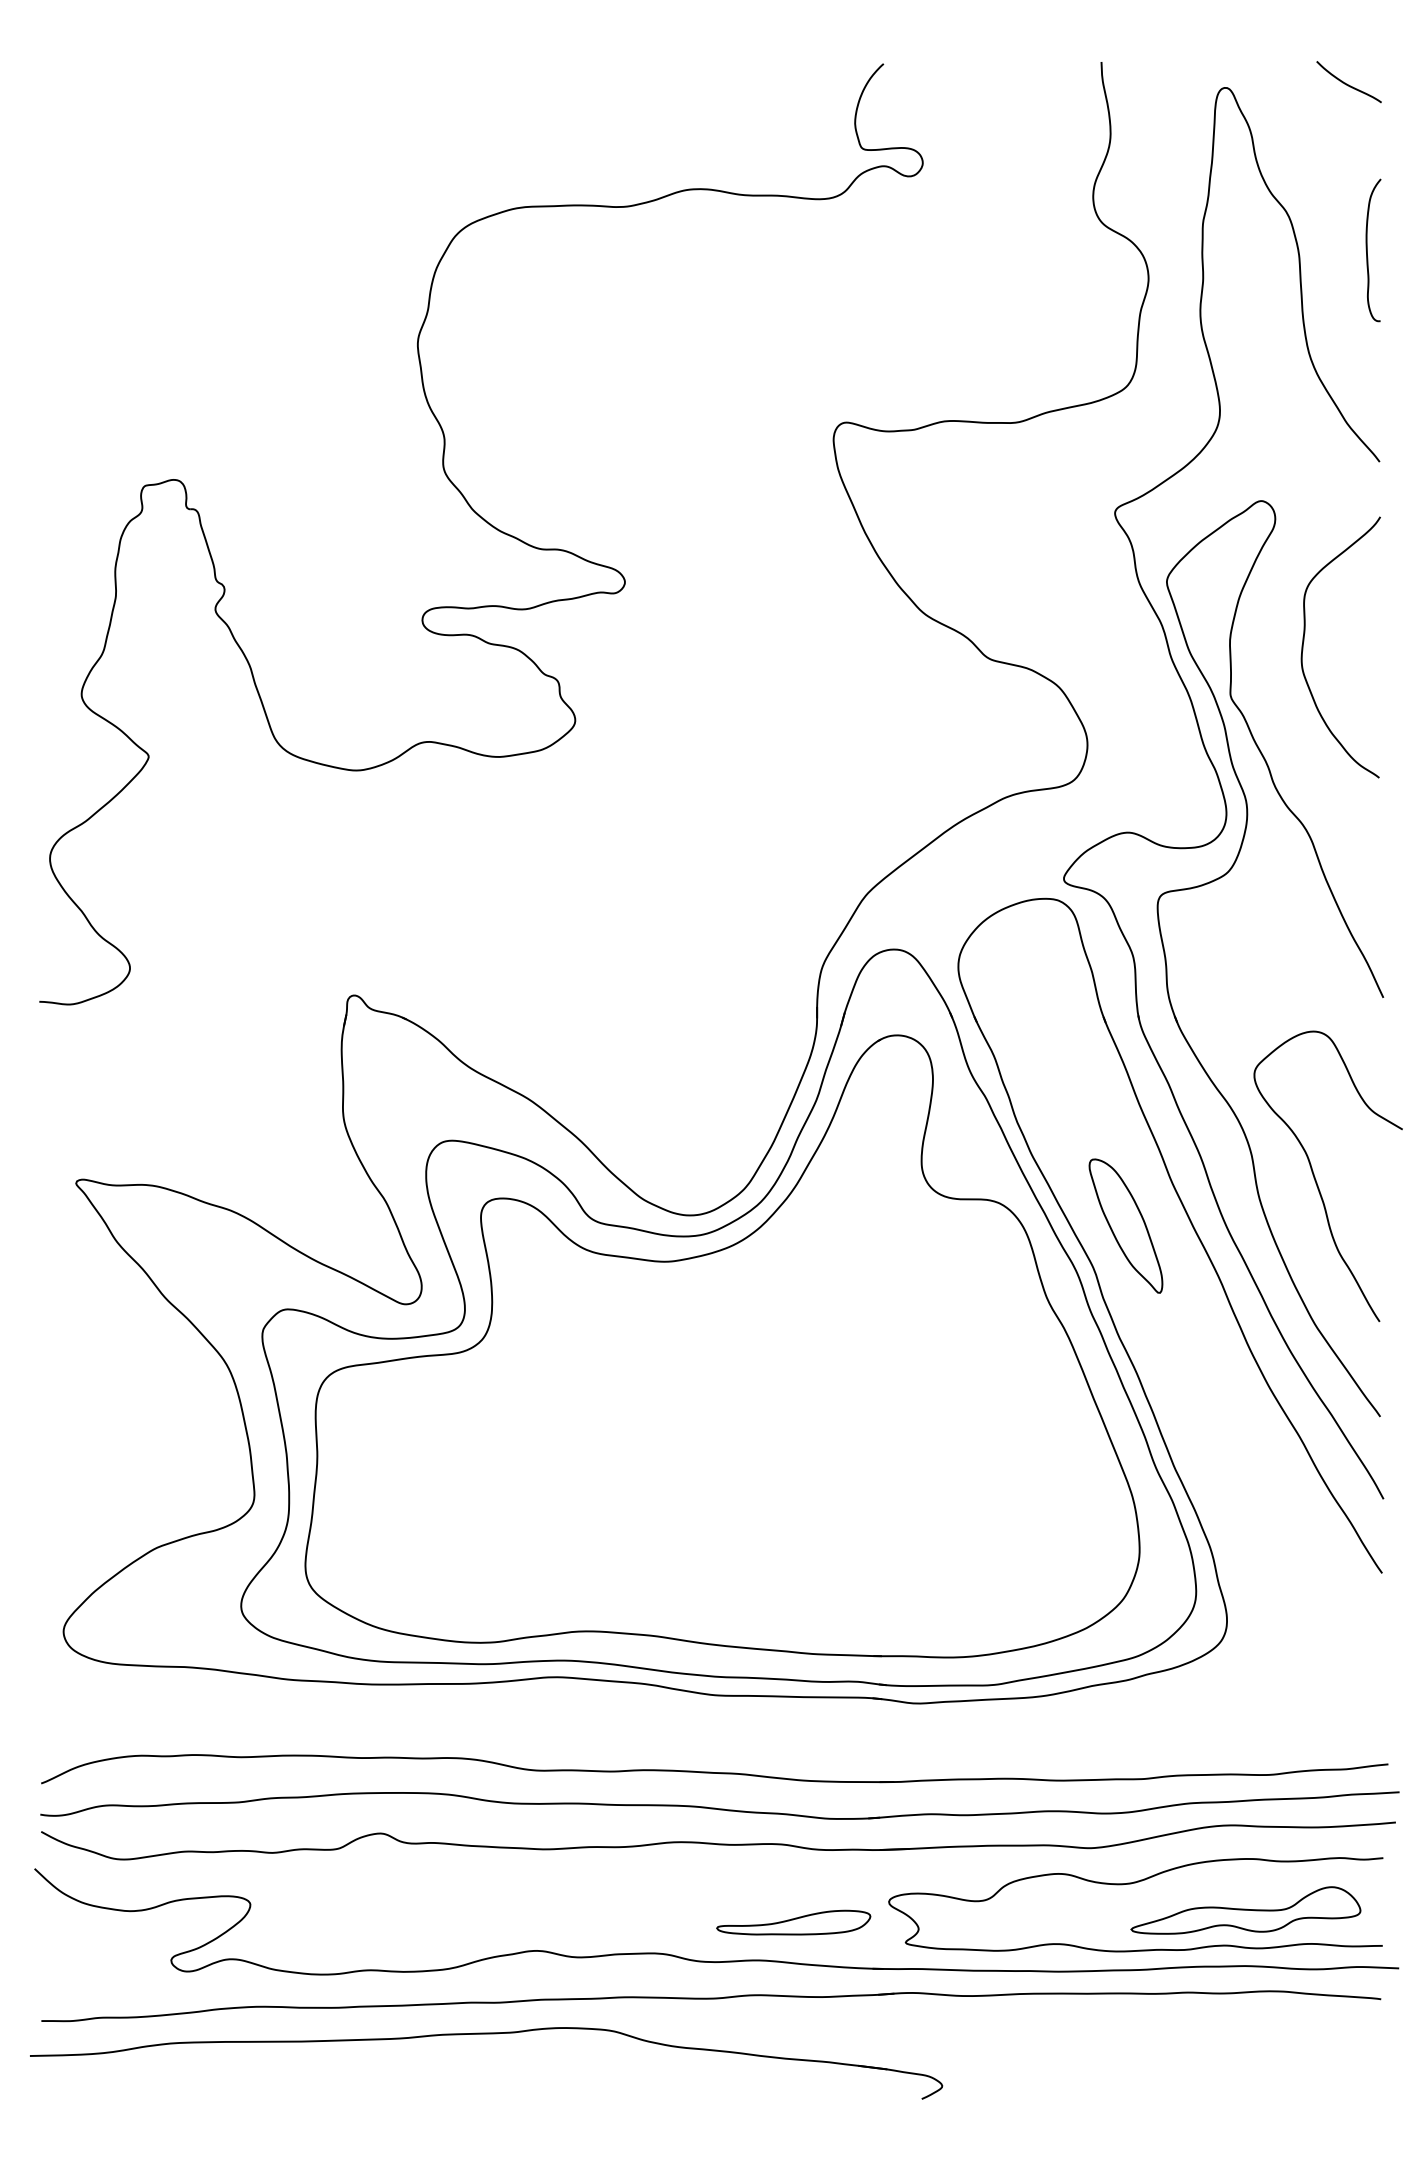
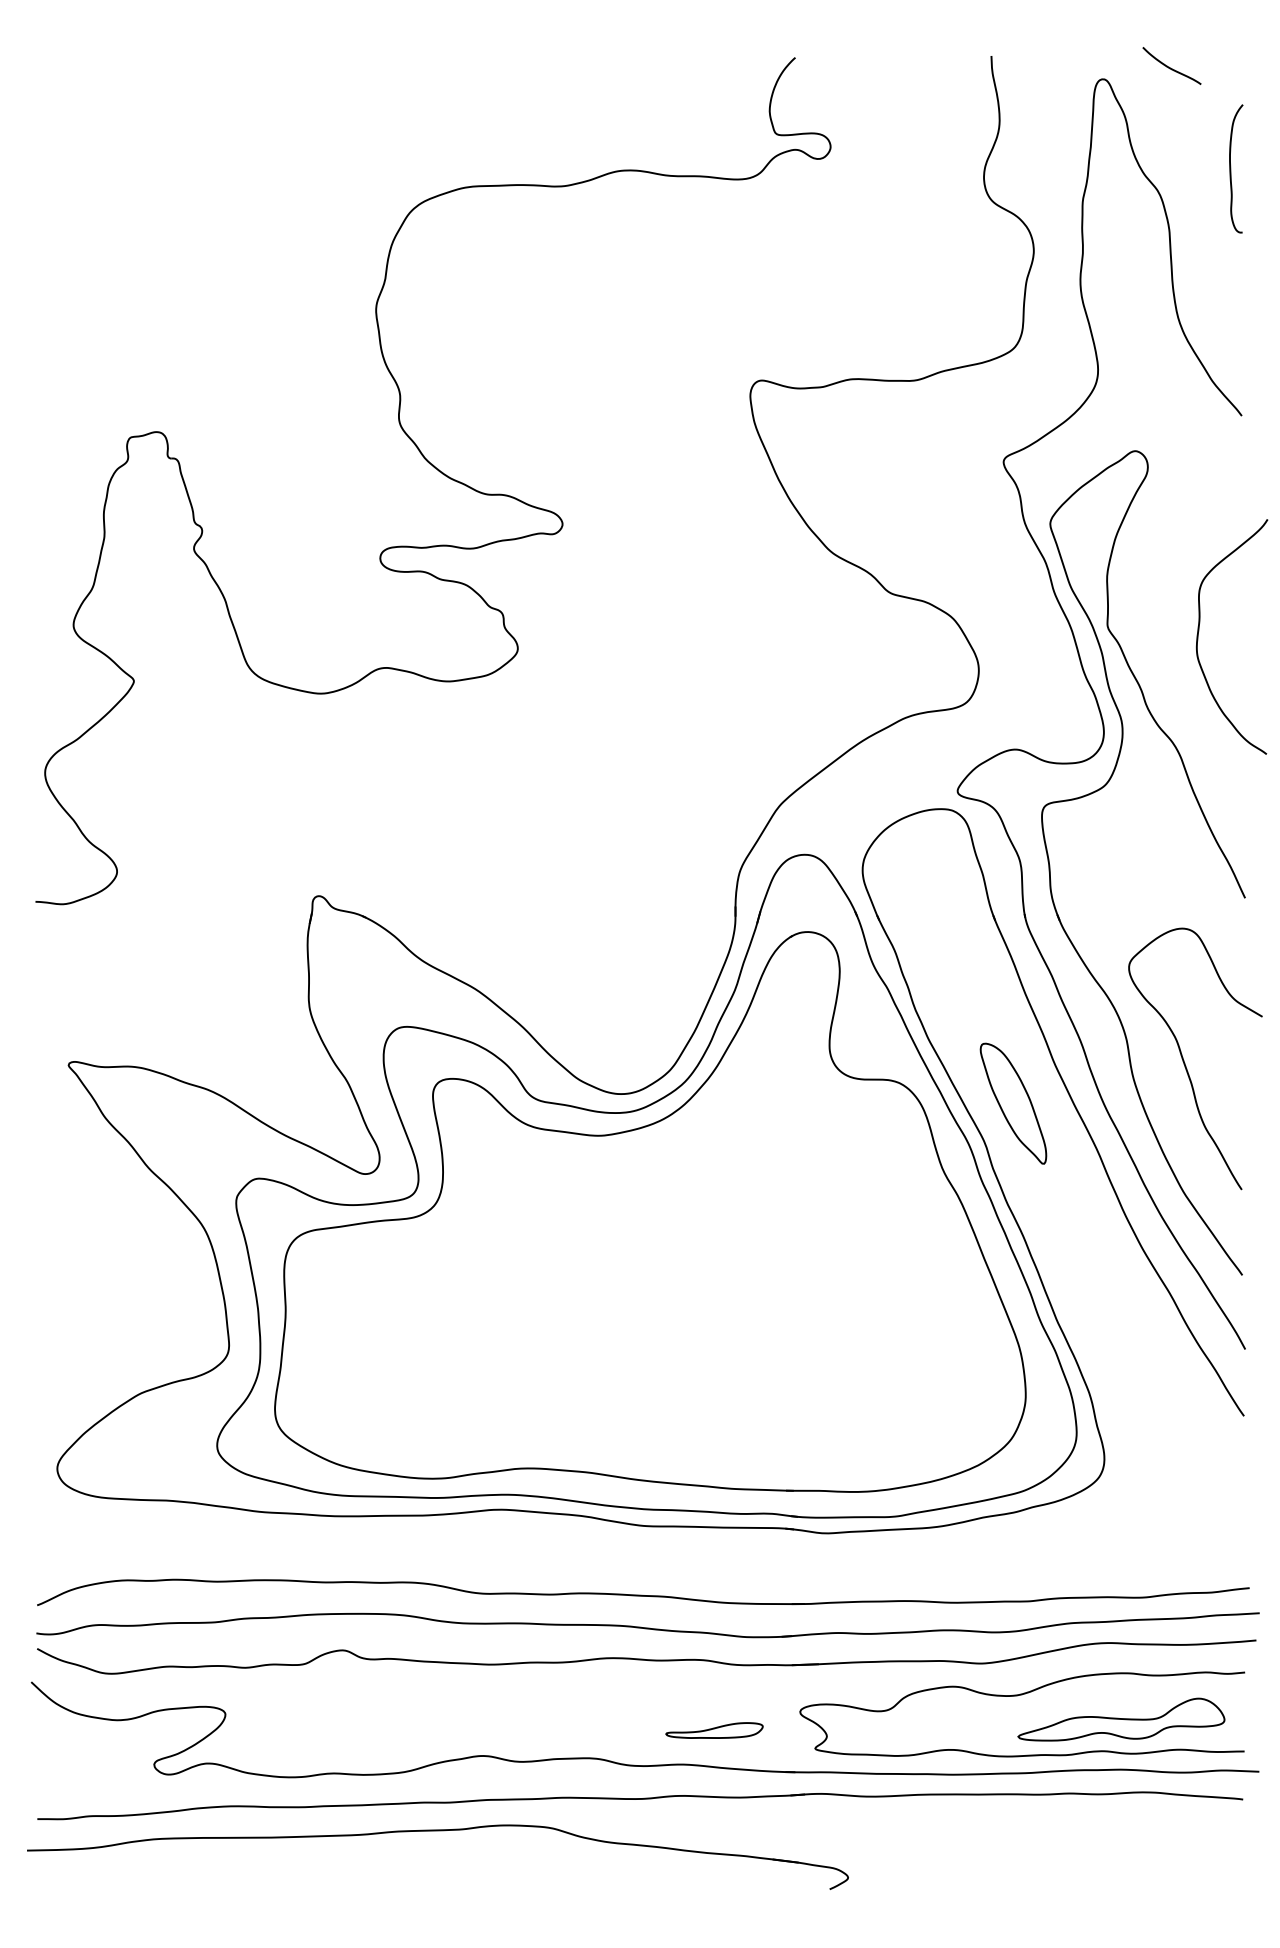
curve: (1347, 83) -> (1170, 67), moved
curve: (1367, 250) -> (1230, 168), moved
curve: (1304, 641) -> (1199, 631), moved
part: (793, 1922) -> (714, 1730), size x0.7

